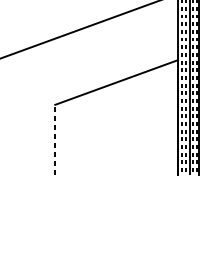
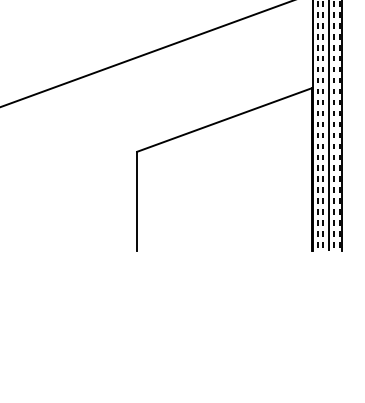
line: (55, 139) -> (137, 201), dashed -> solid

